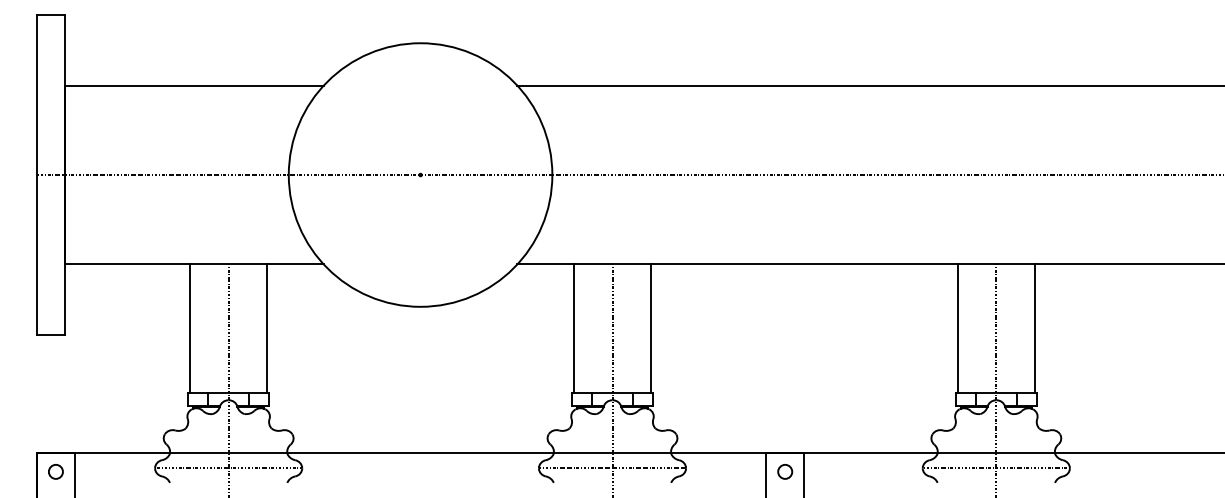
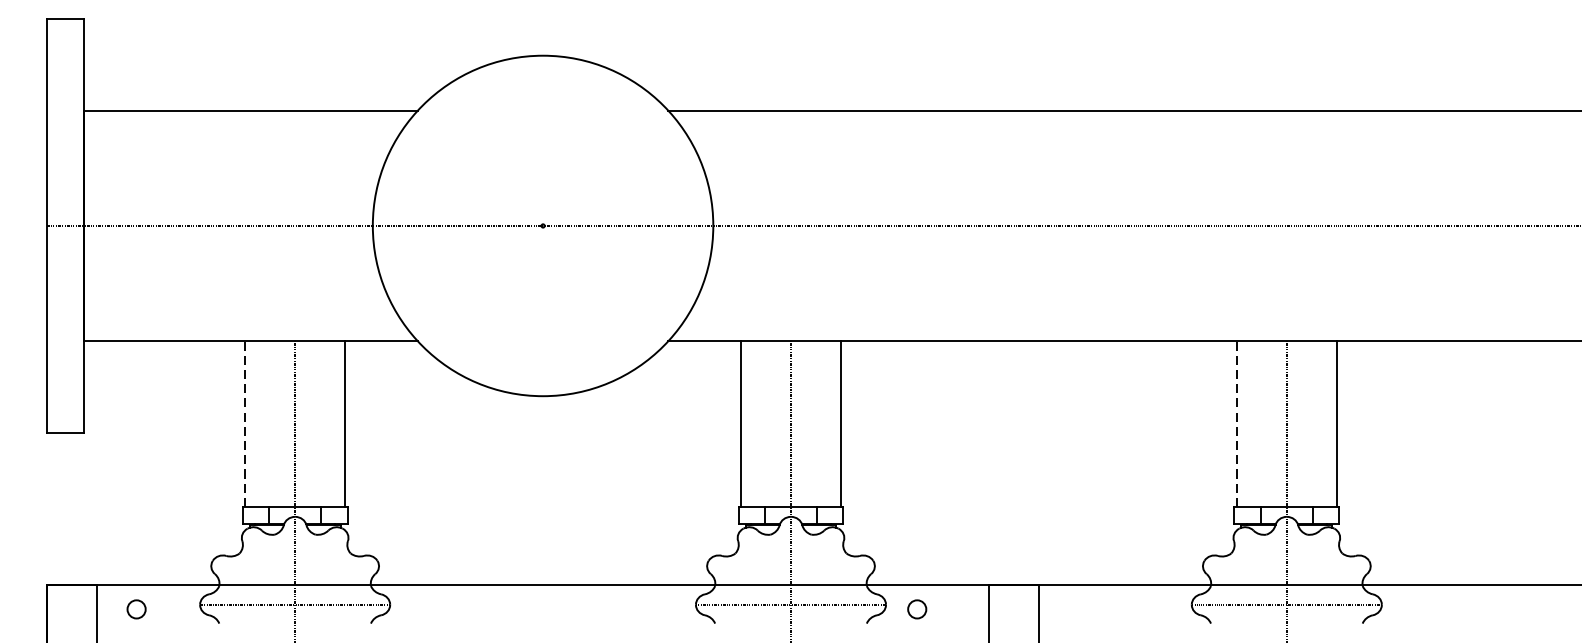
line: (190, 327) -> (245, 422), solid -> dashed
line: (957, 327) -> (1236, 422), solid -> dashed
circle: (55, 471) -> (136, 608), moved
circle: (785, 471) -> (917, 608), moved

